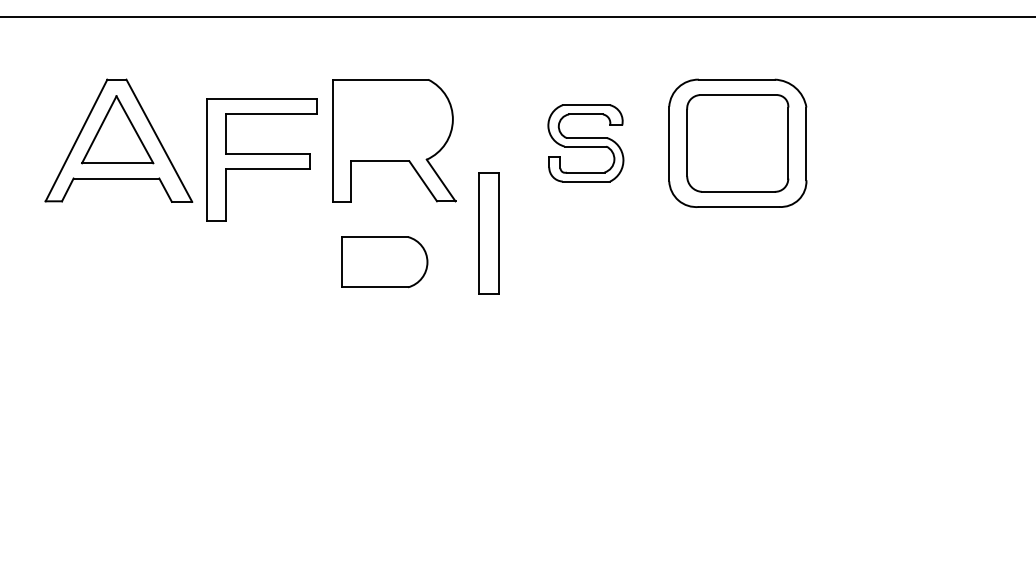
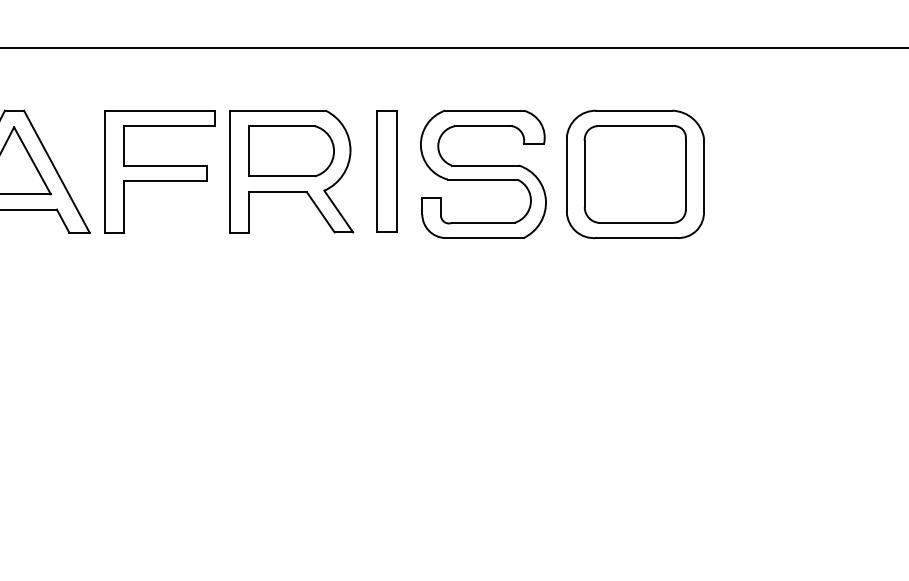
part: (585, 143) -> (483, 174), size x1.67
part: (261, 159) -> (159, 171), moved
part: (488, 233) -> (386, 171), moved
part: (384, 262) -> (291, 151), moved

